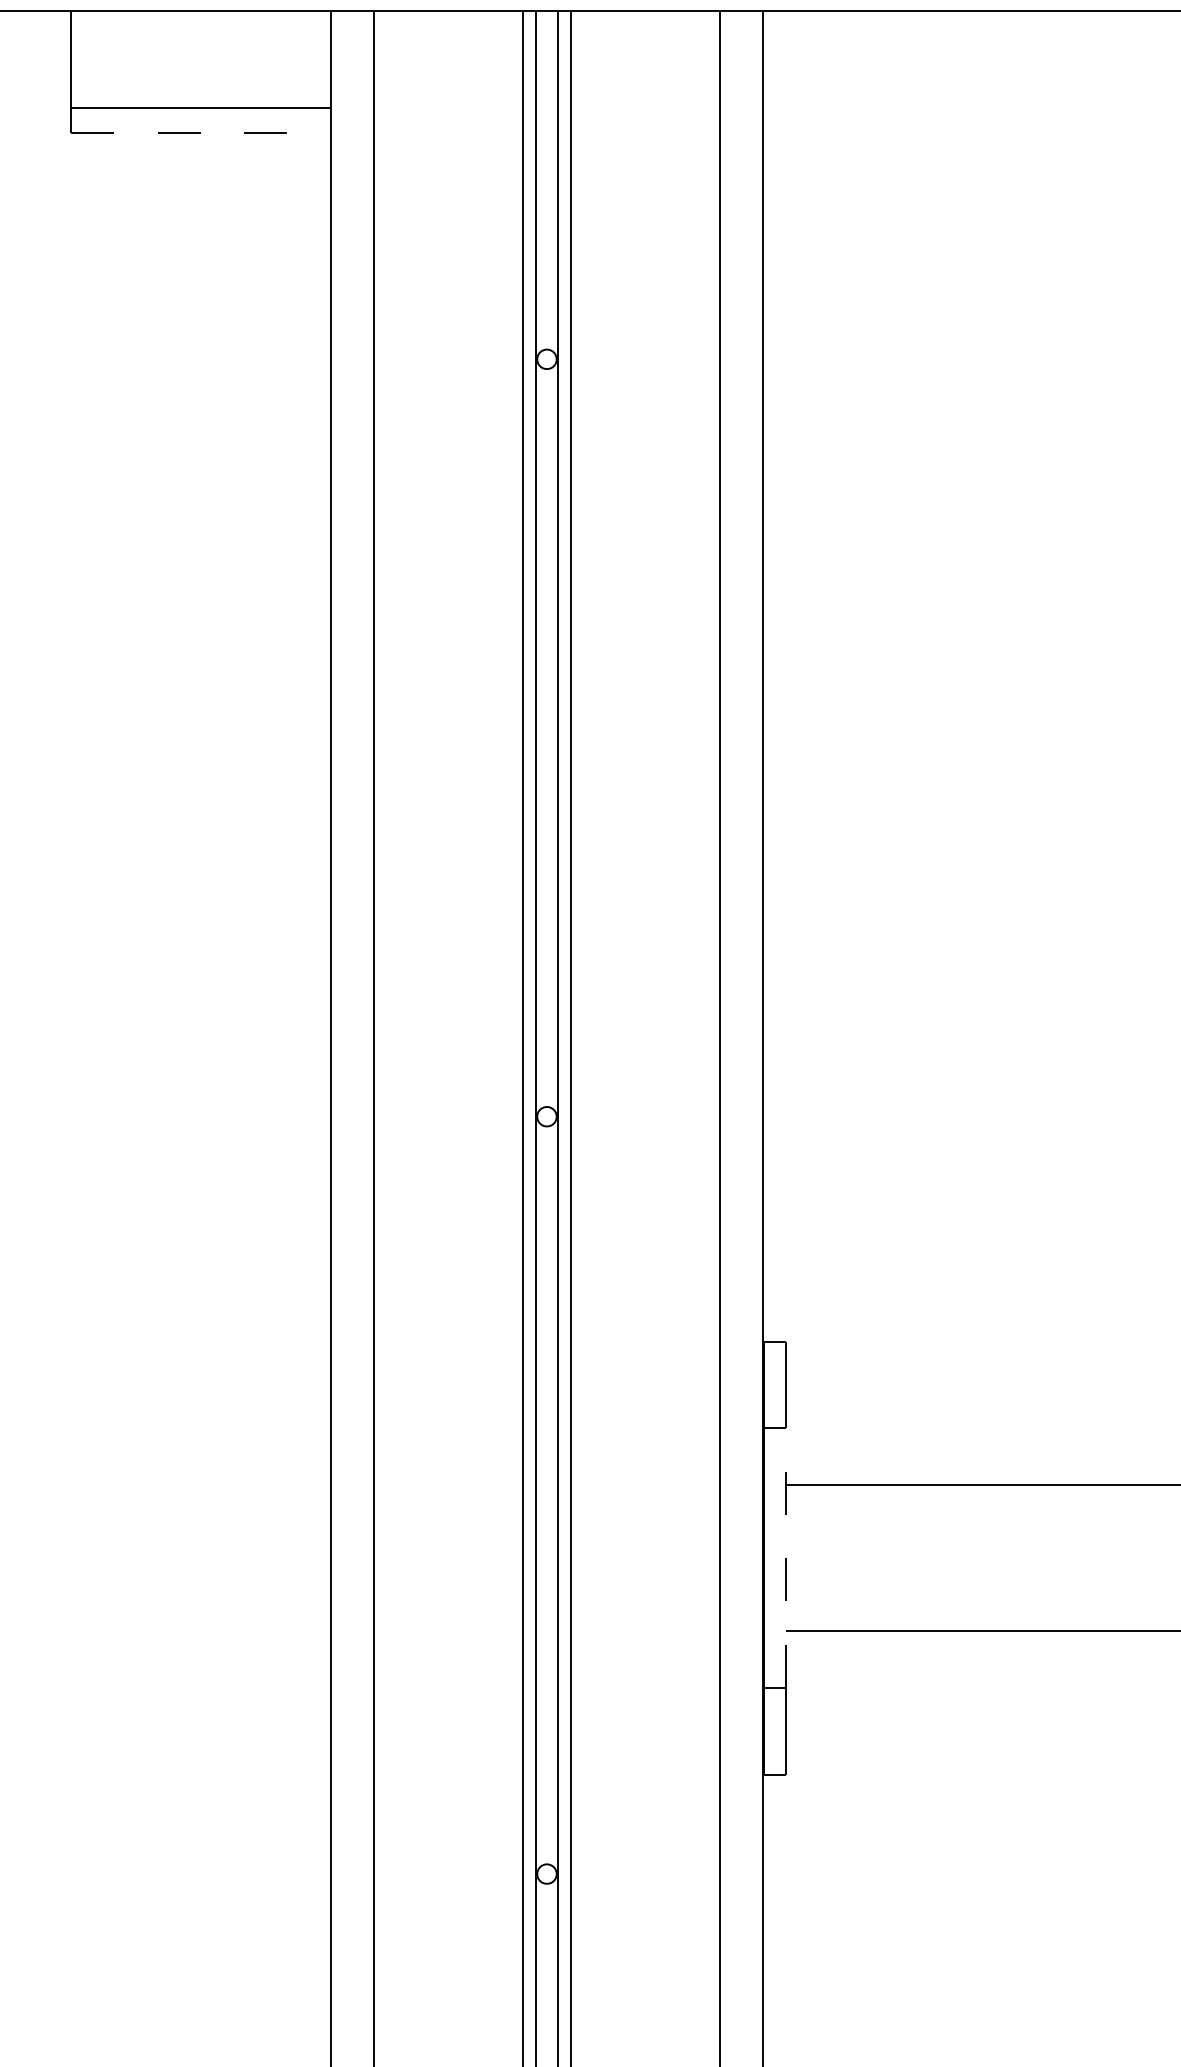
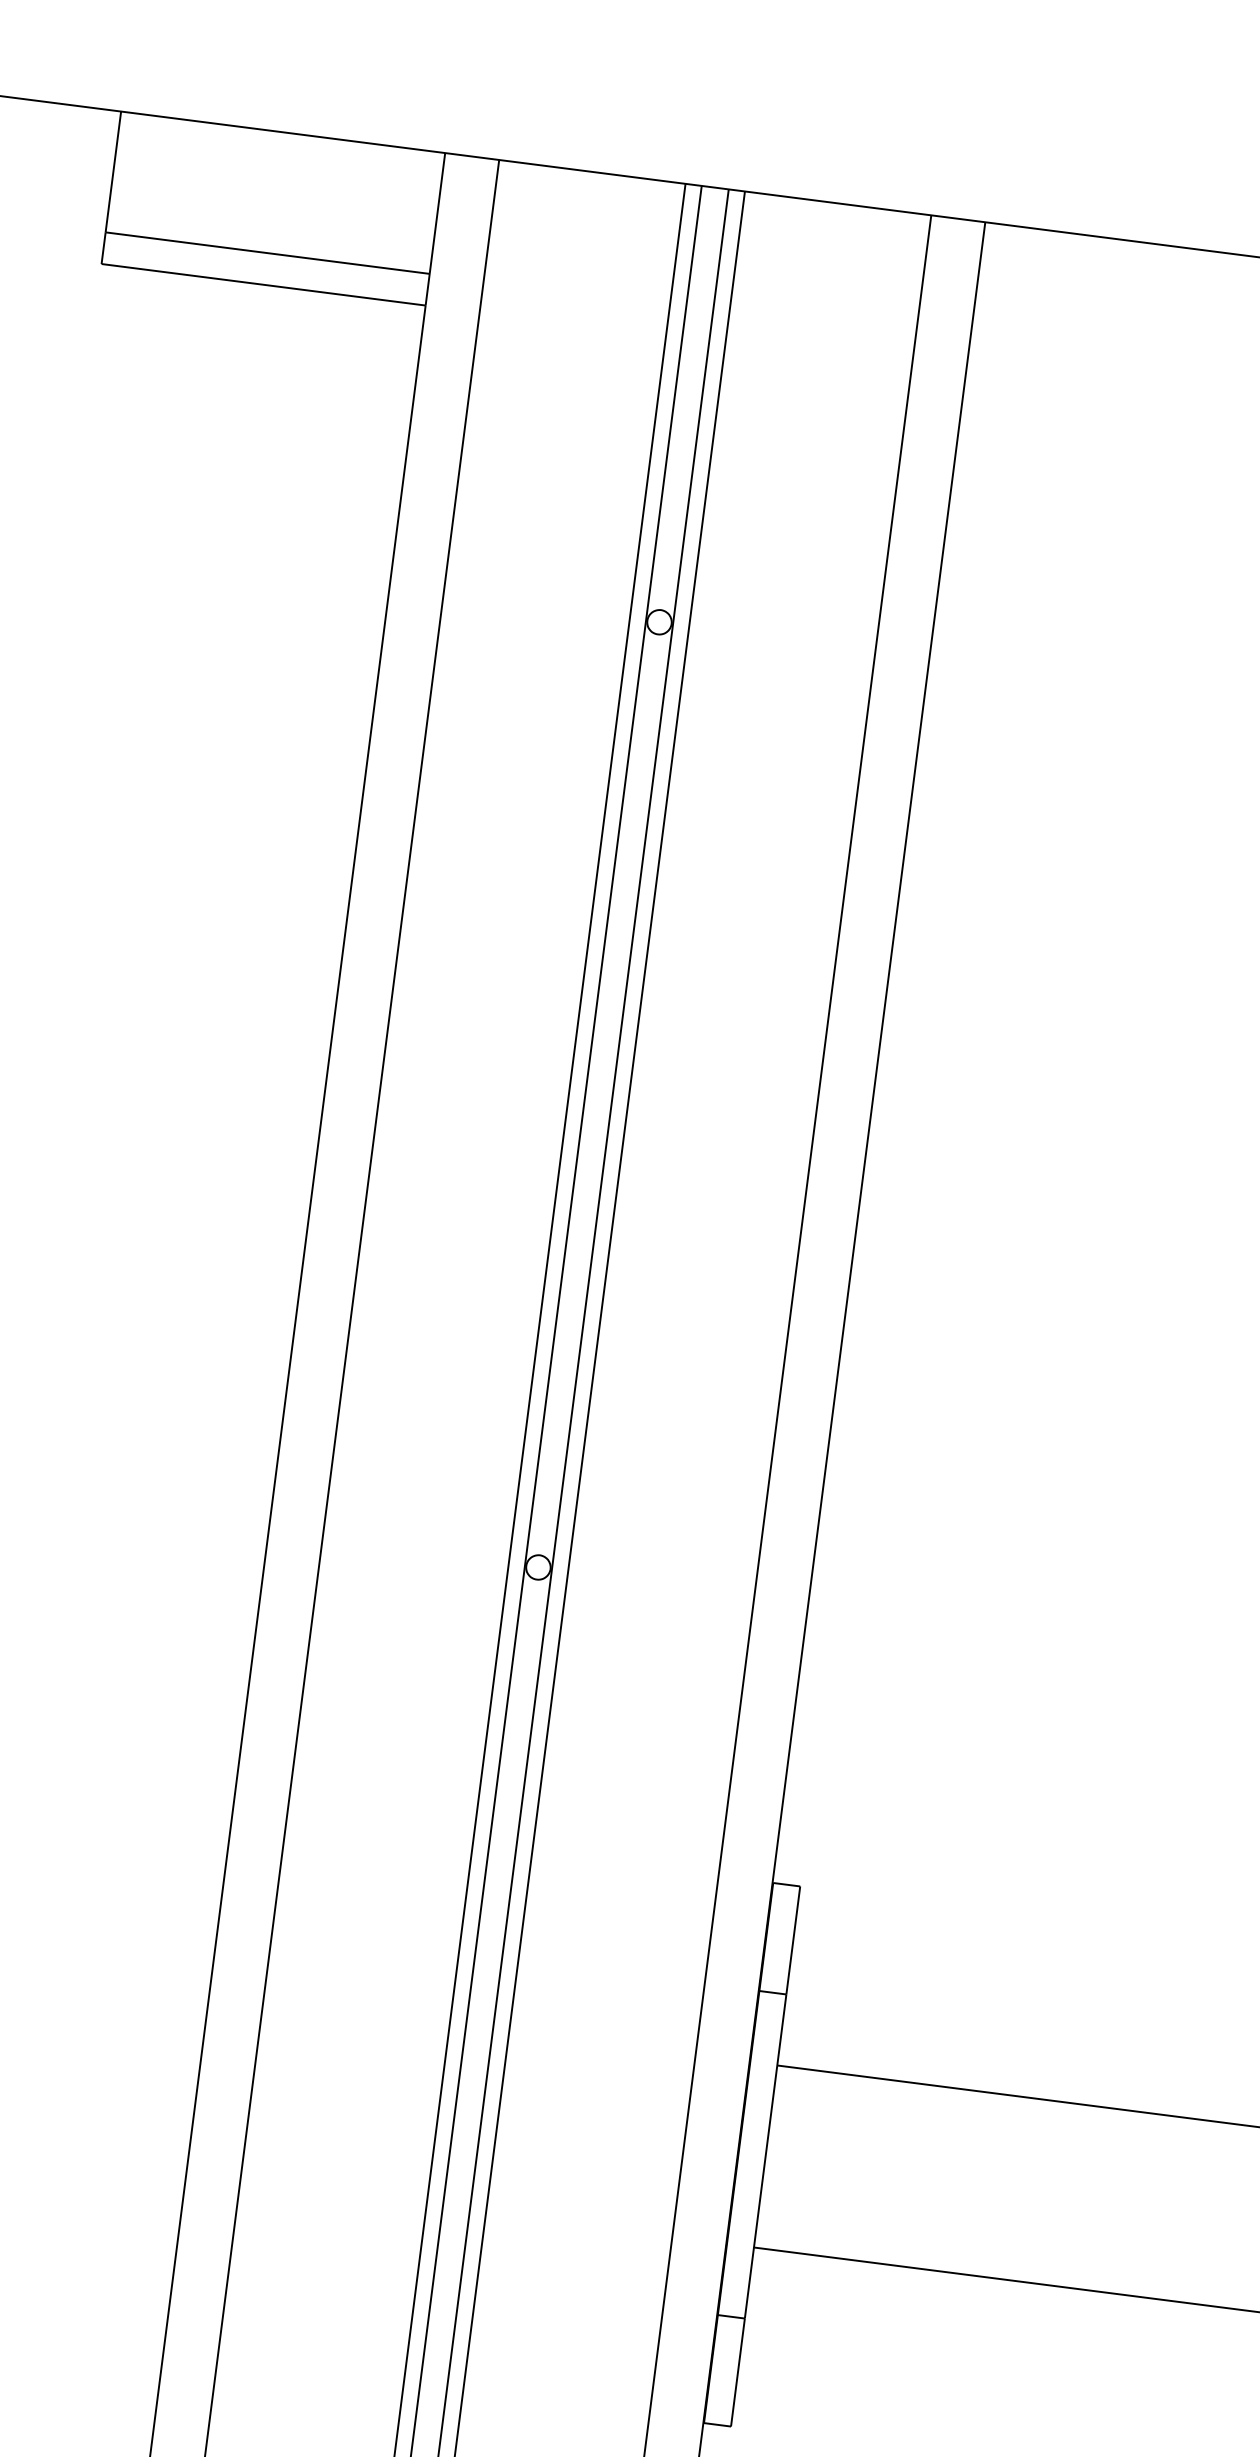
line: (200, 133) -> (263, 285), dashed -> solid
line: (785, 1558) -> (765, 2156), dashed -> solid

